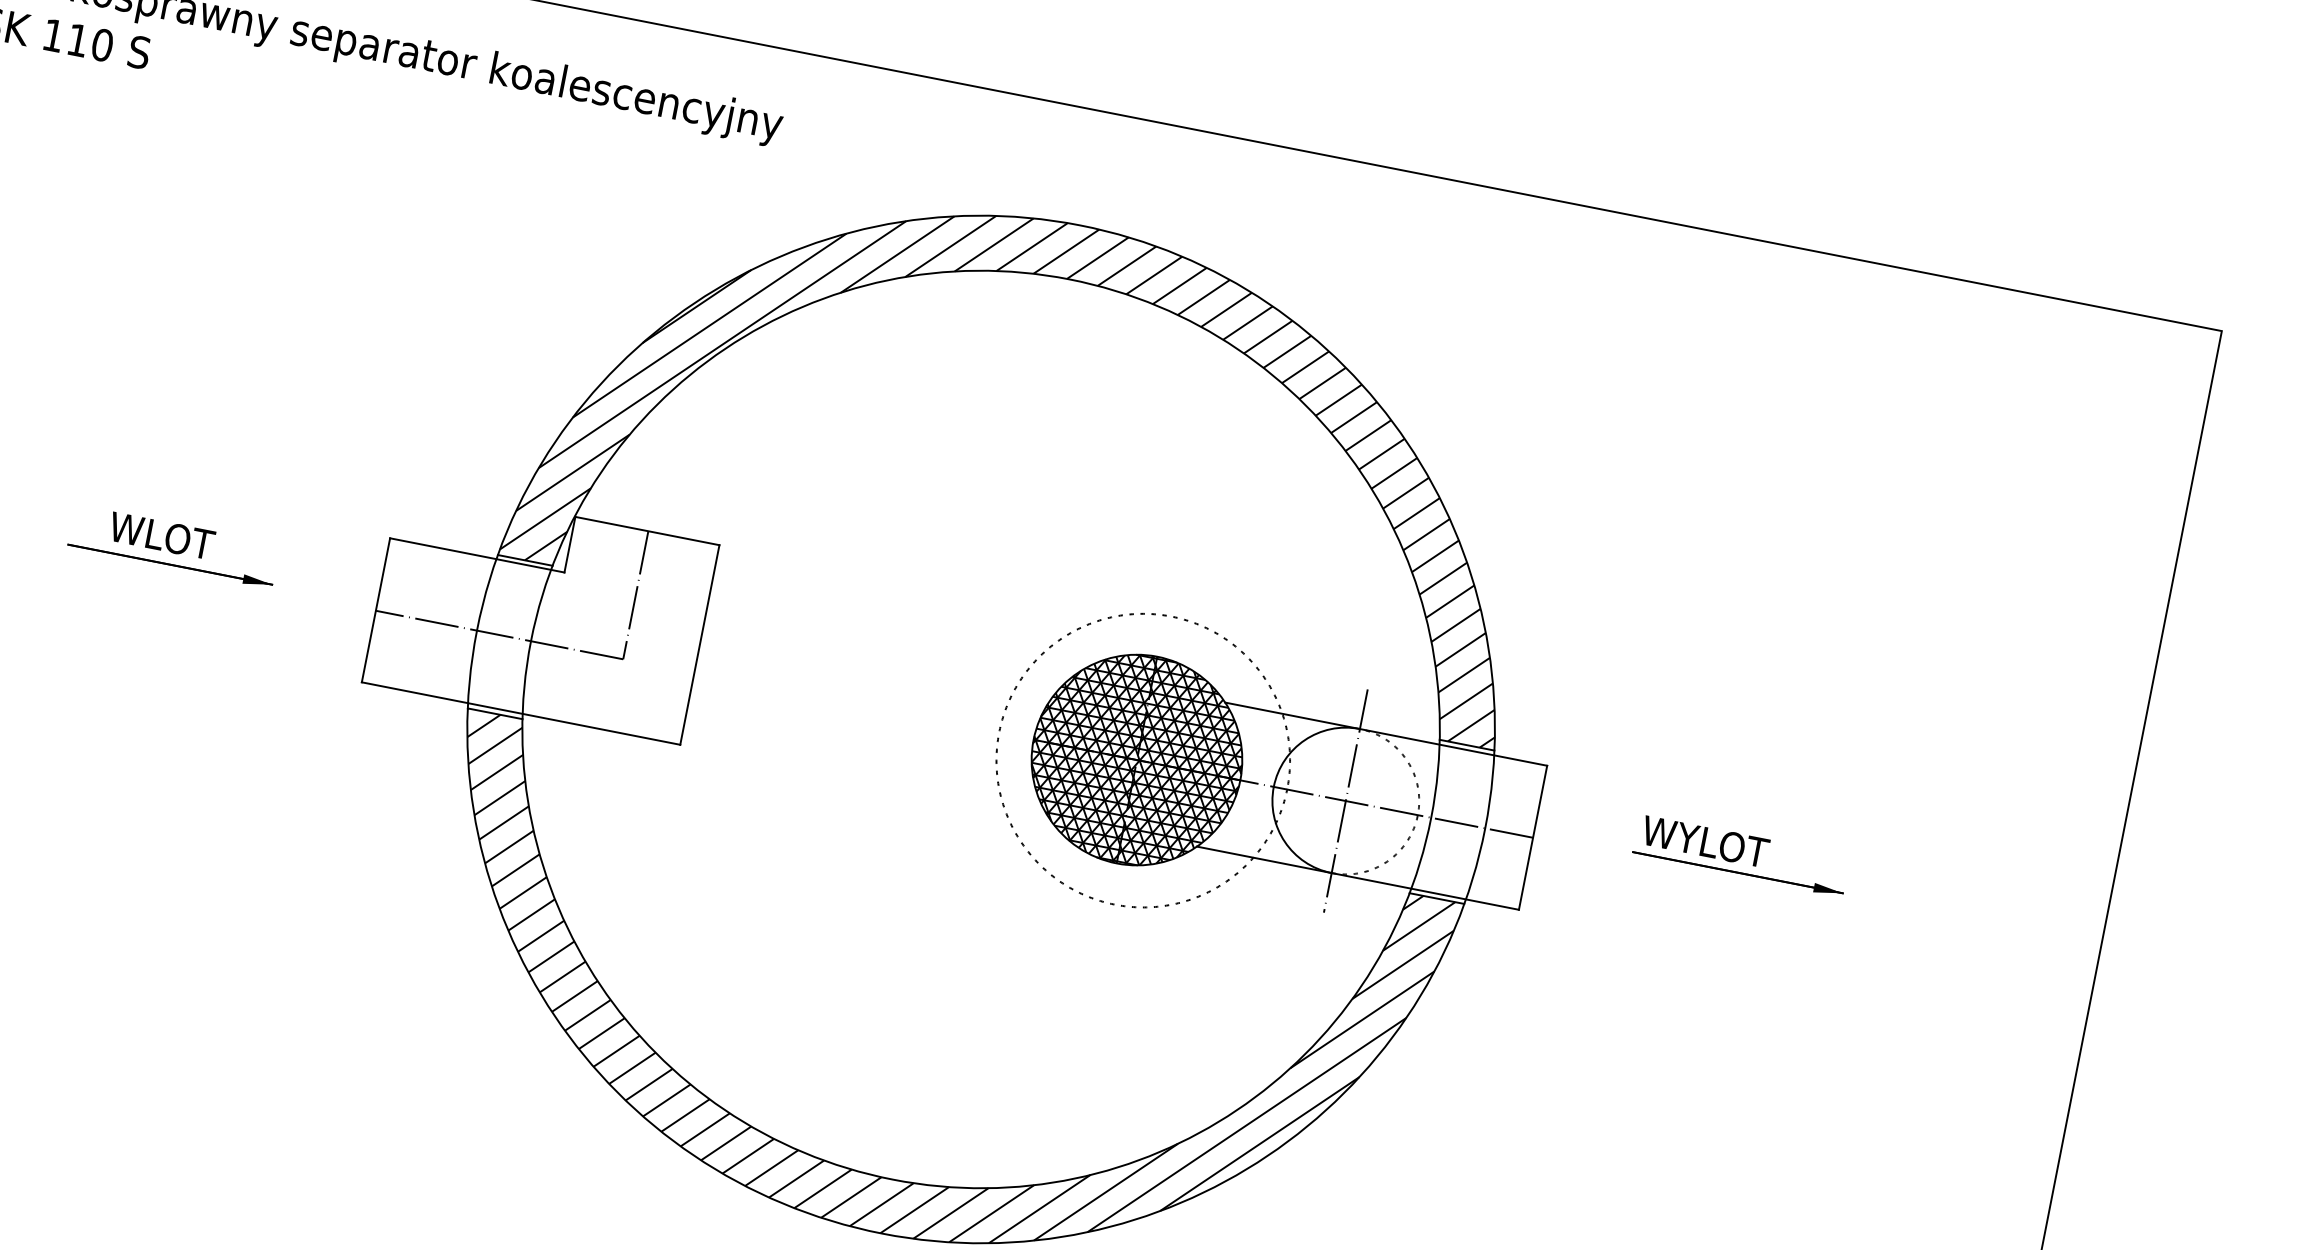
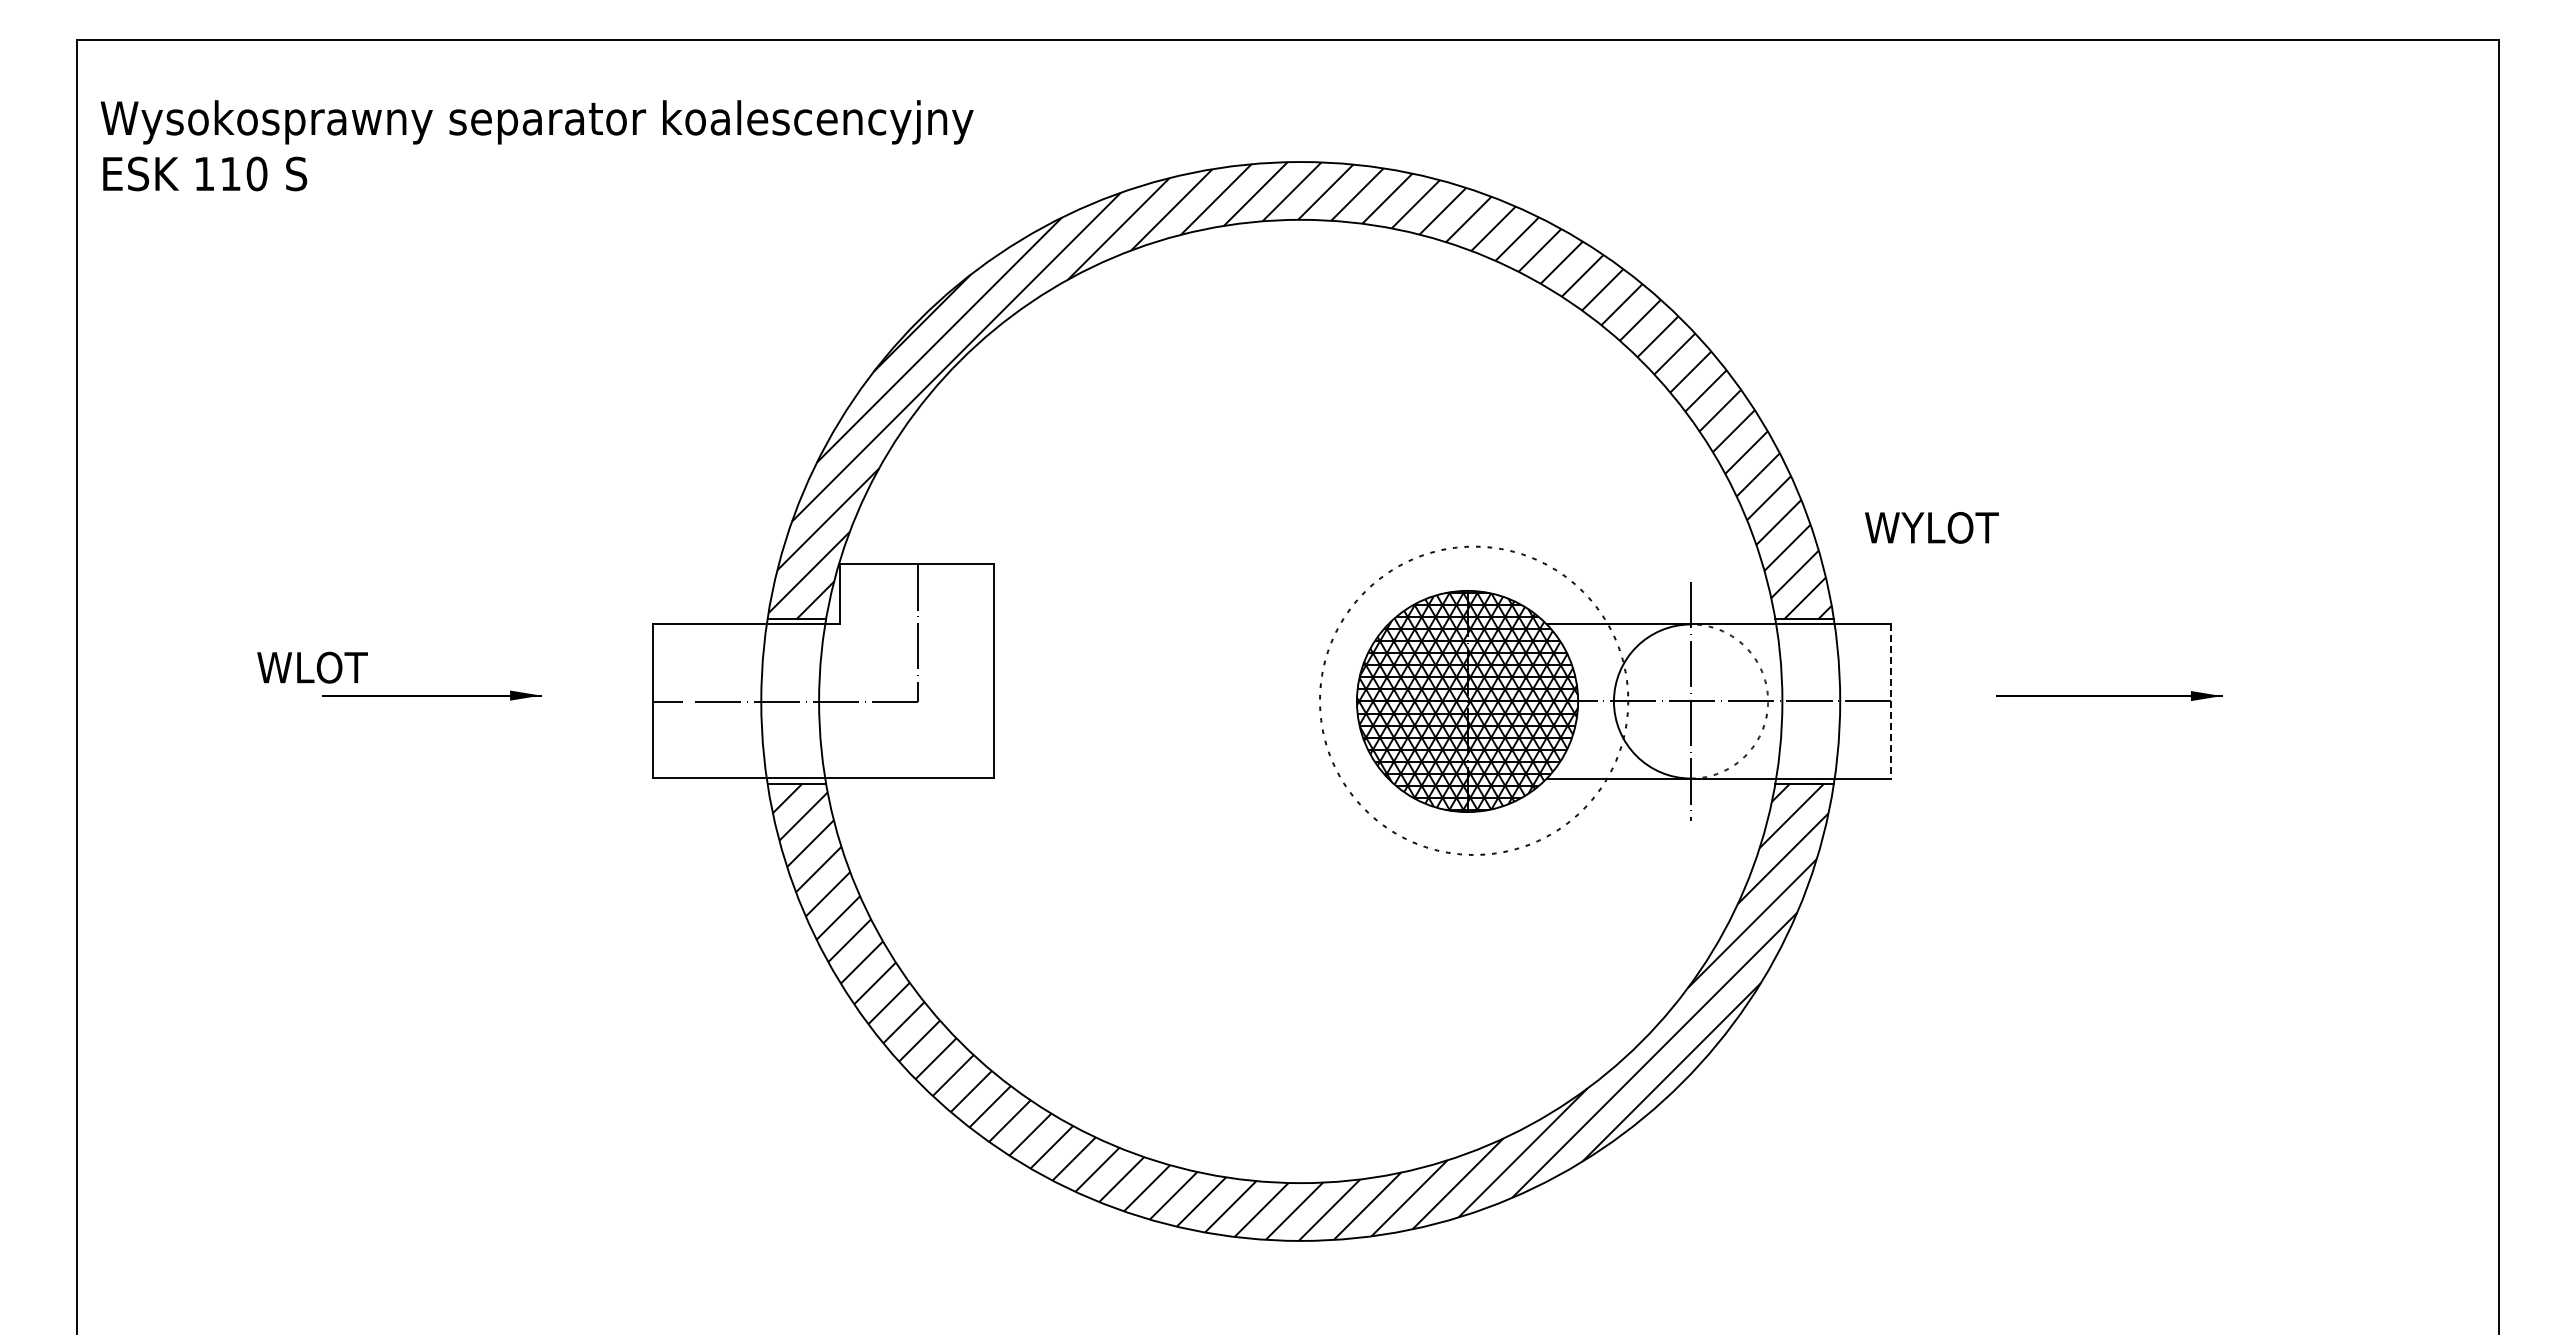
text: (161, 535) -> (312, 667), moved
line: (1533, 837) -> (1891, 701), solid -> dashed
text: (1705, 841) -> (1931, 527), moved

